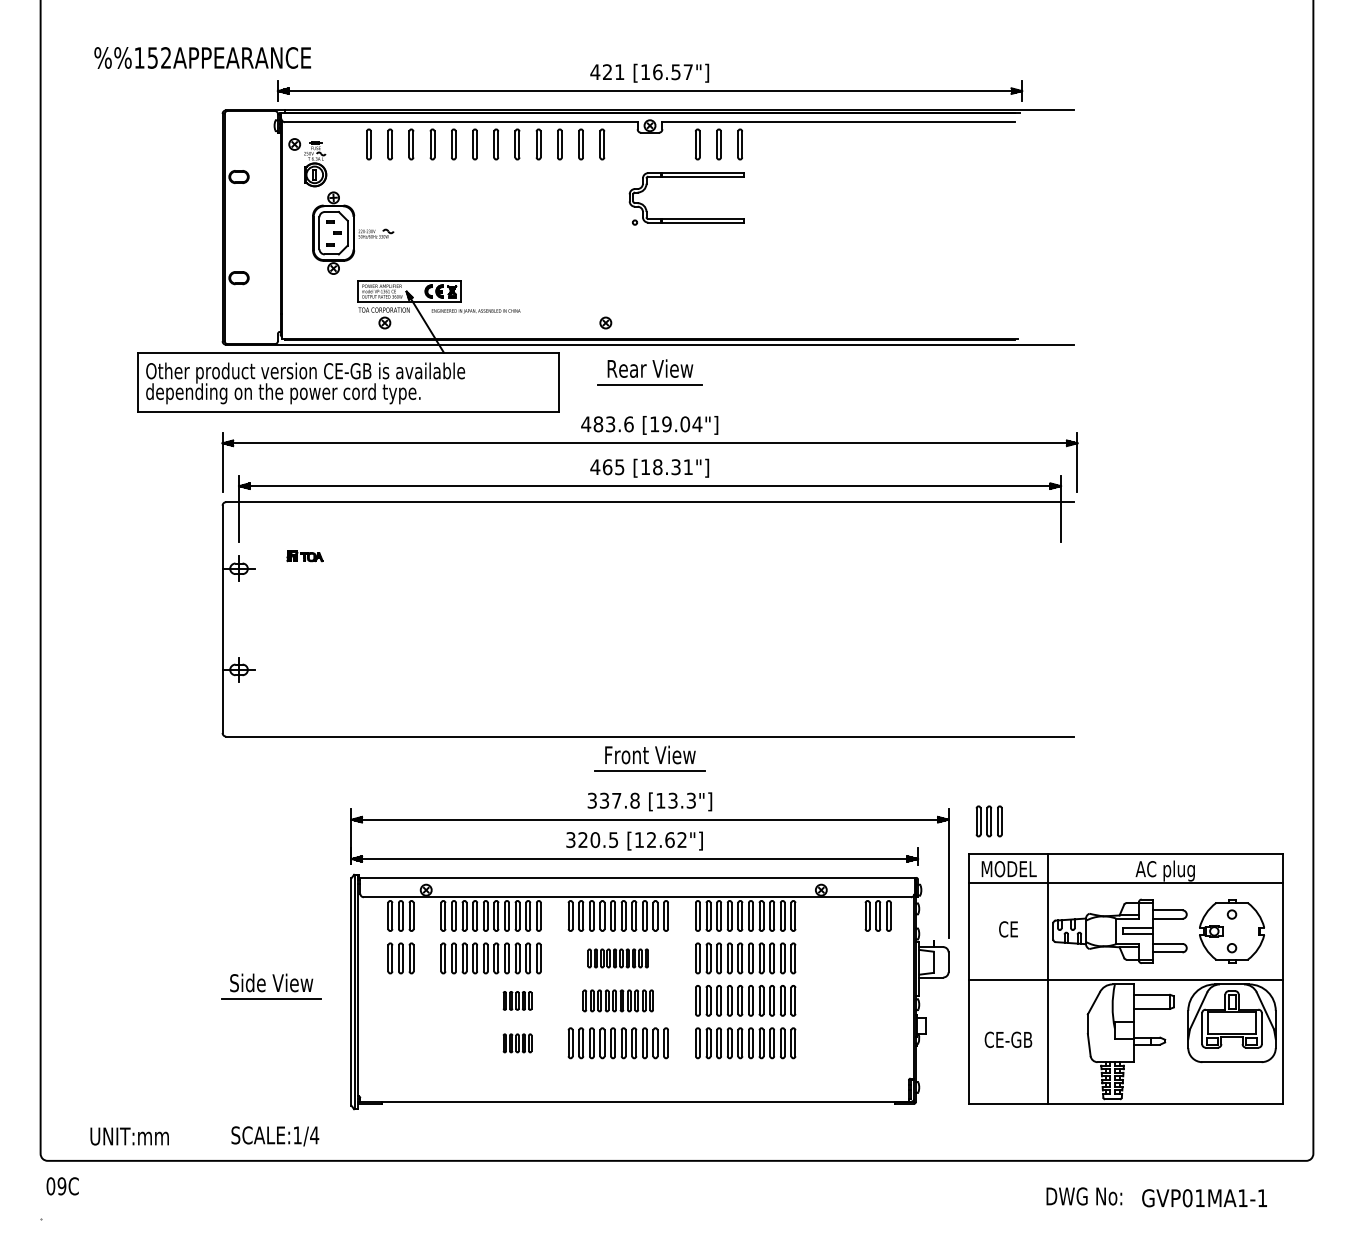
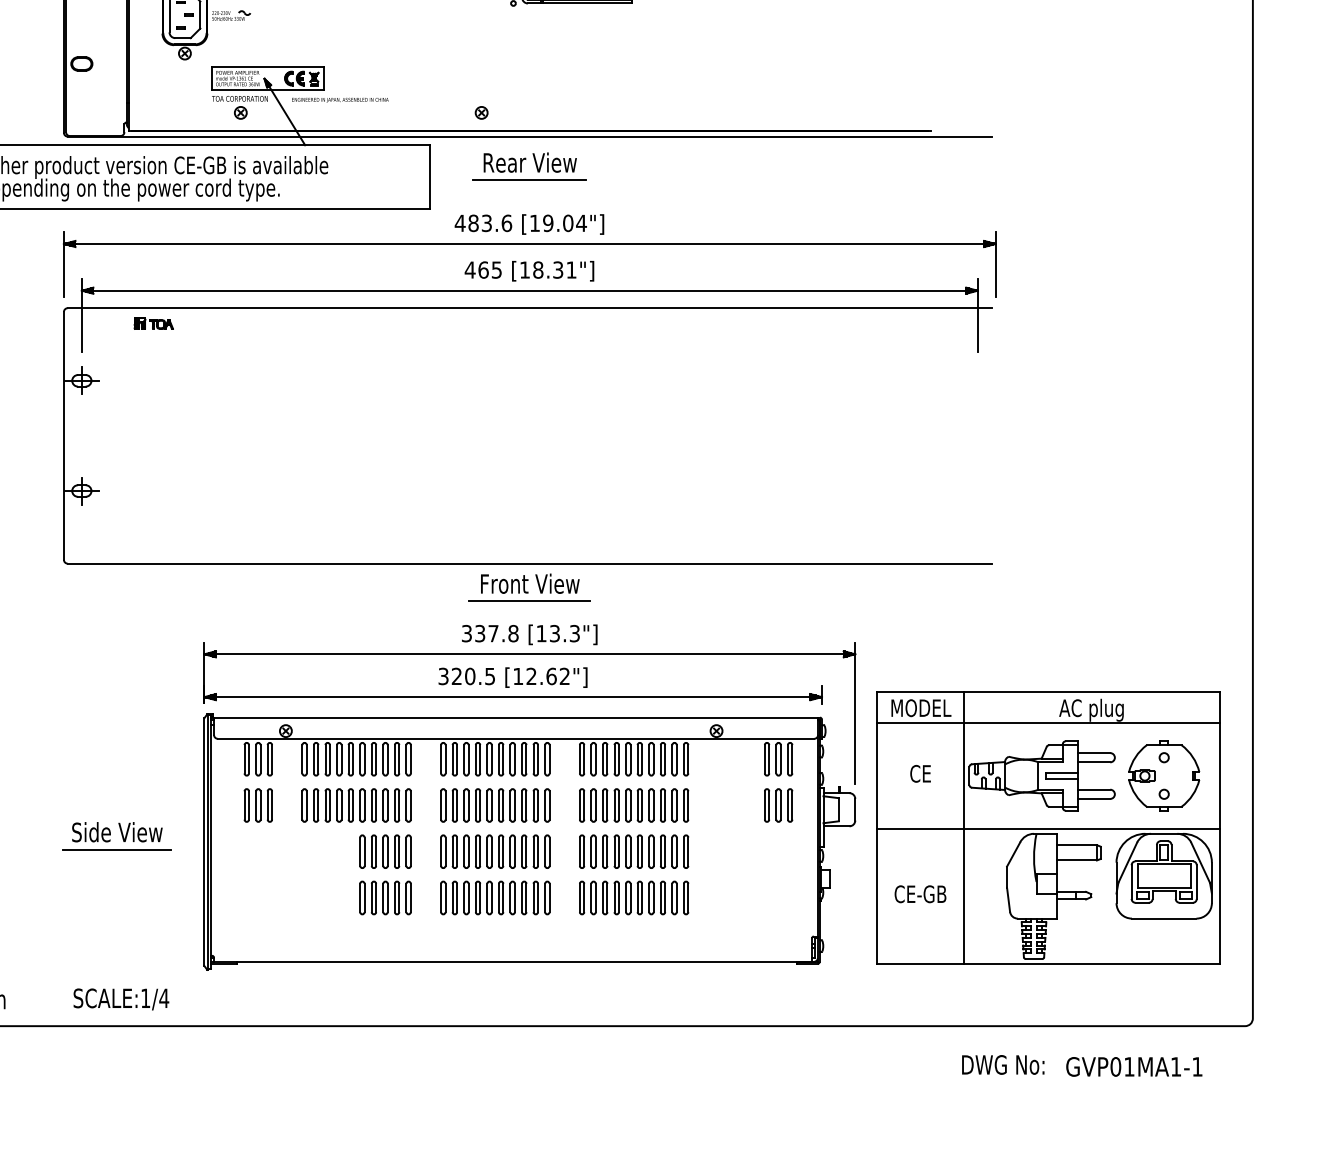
part: (304, 556) -> (153, 323), moved
part: (988, 821) -> (777, 805), moved
part: (617, 958) -> (494, 805), size x1.67
part: (517, 1000) -> (385, 851), size x1.67
part: (617, 1000) -> (494, 851), size x1.43
part: (517, 1043) -> (385, 898), size x1.67

